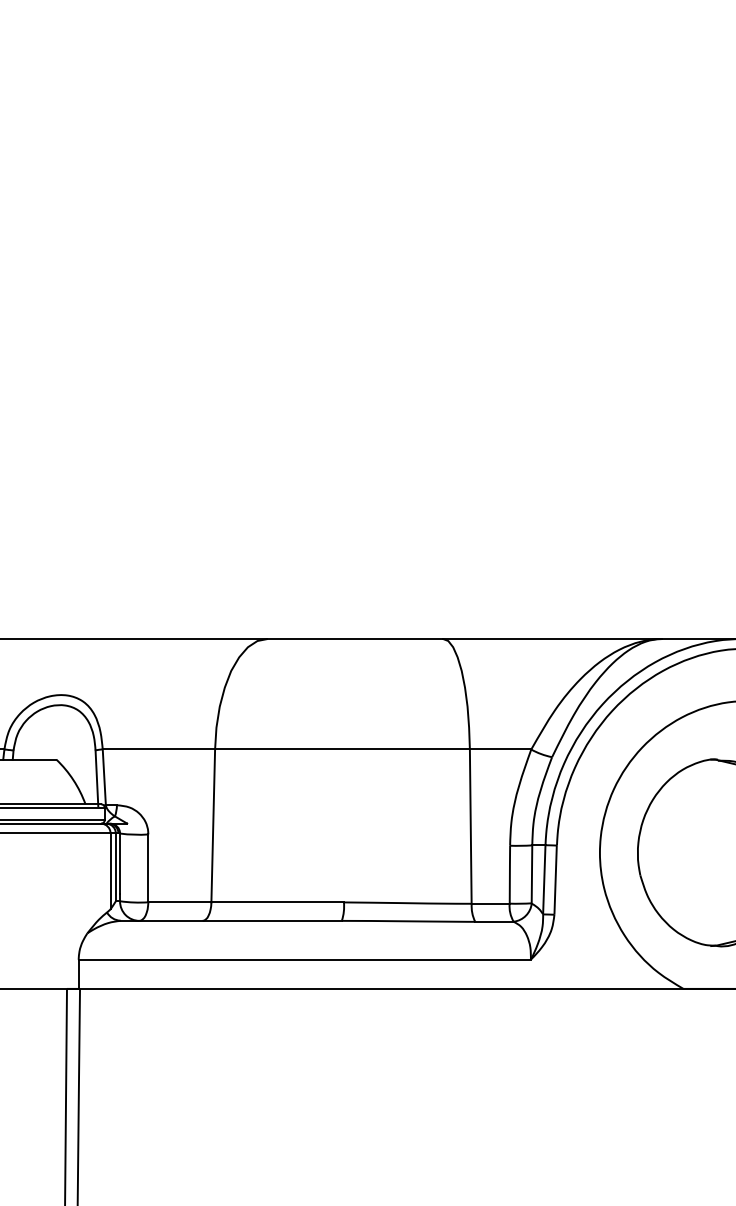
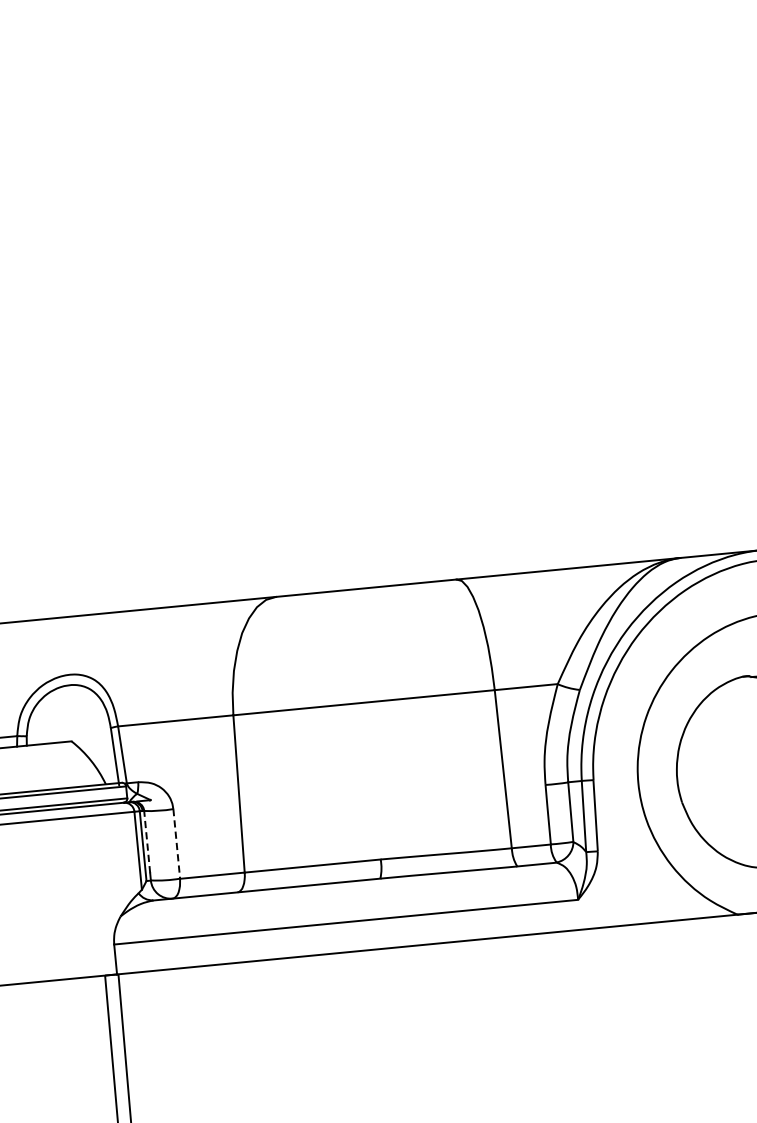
line: (120, 863) -> (147, 841), solid -> dashed
line: (148, 868) -> (176, 844), solid -> dashed

